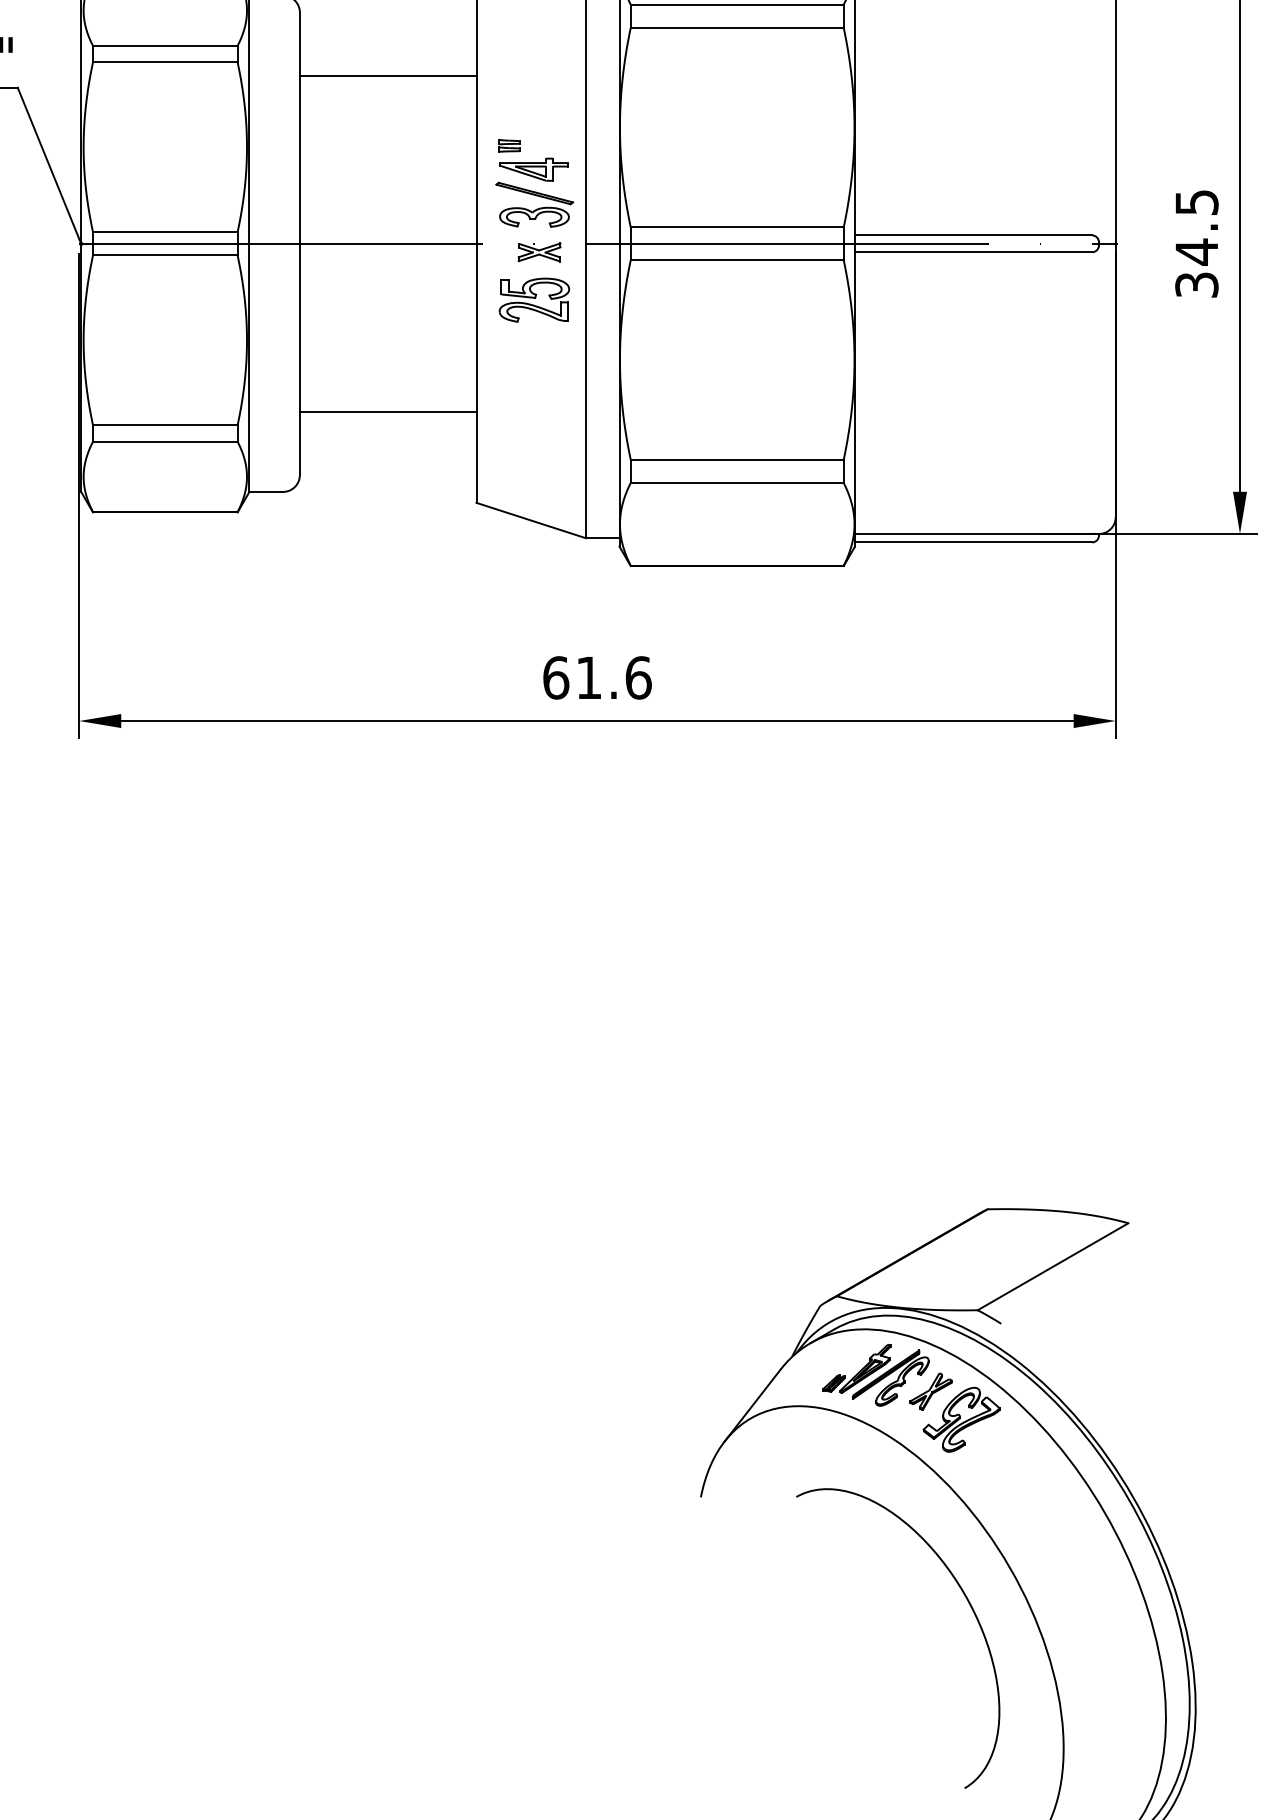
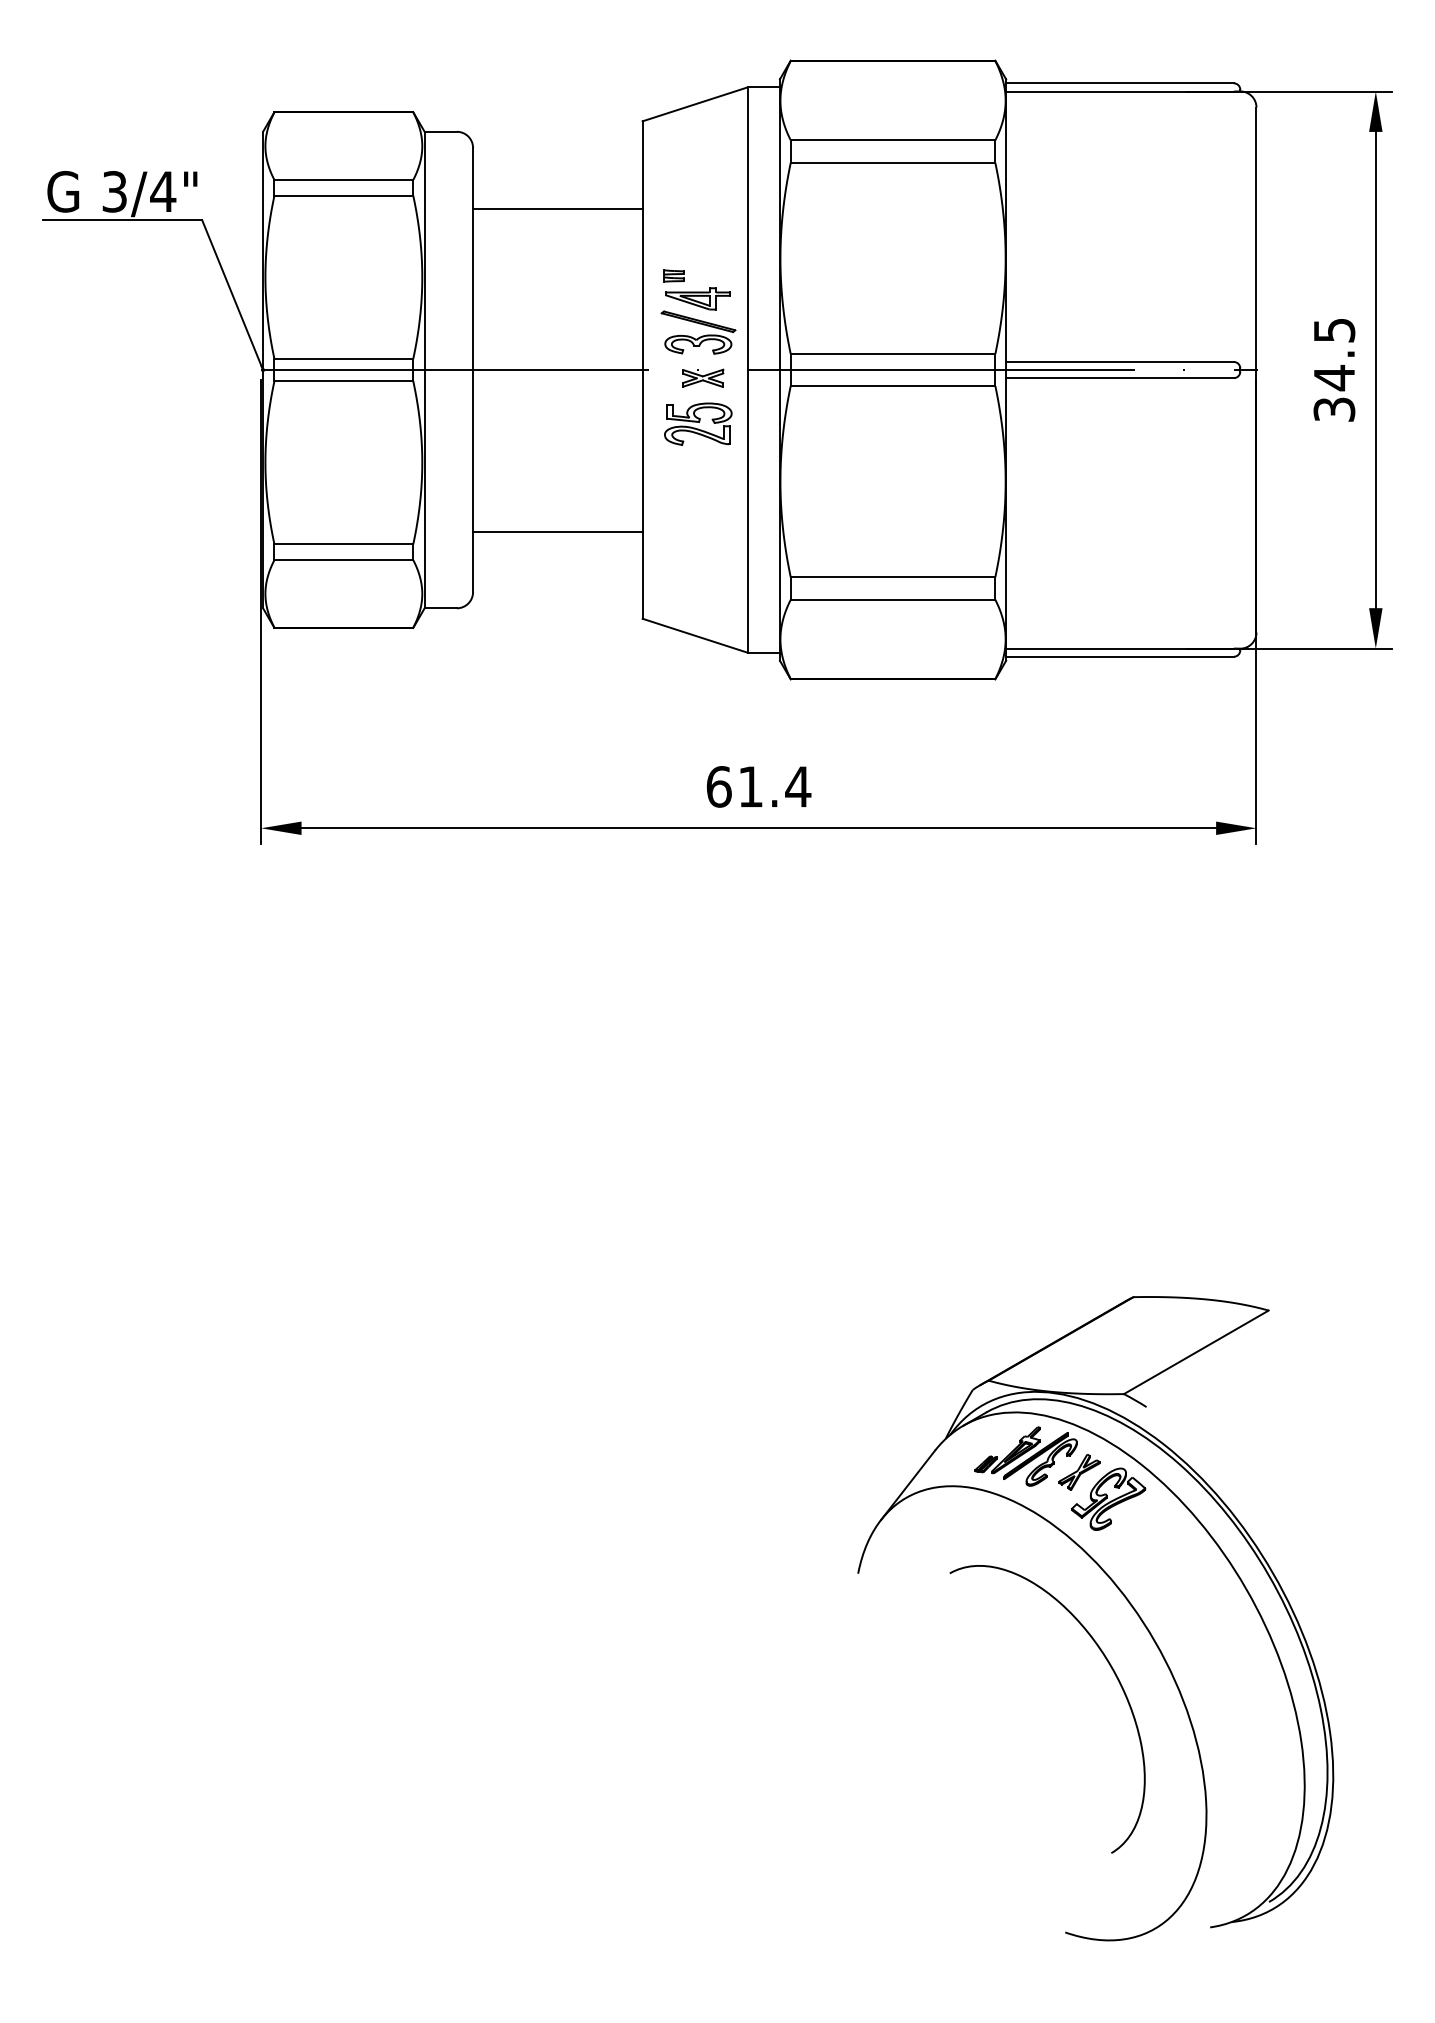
text: (638, 677) -> (798, 786), 61.6 -> 61.4

